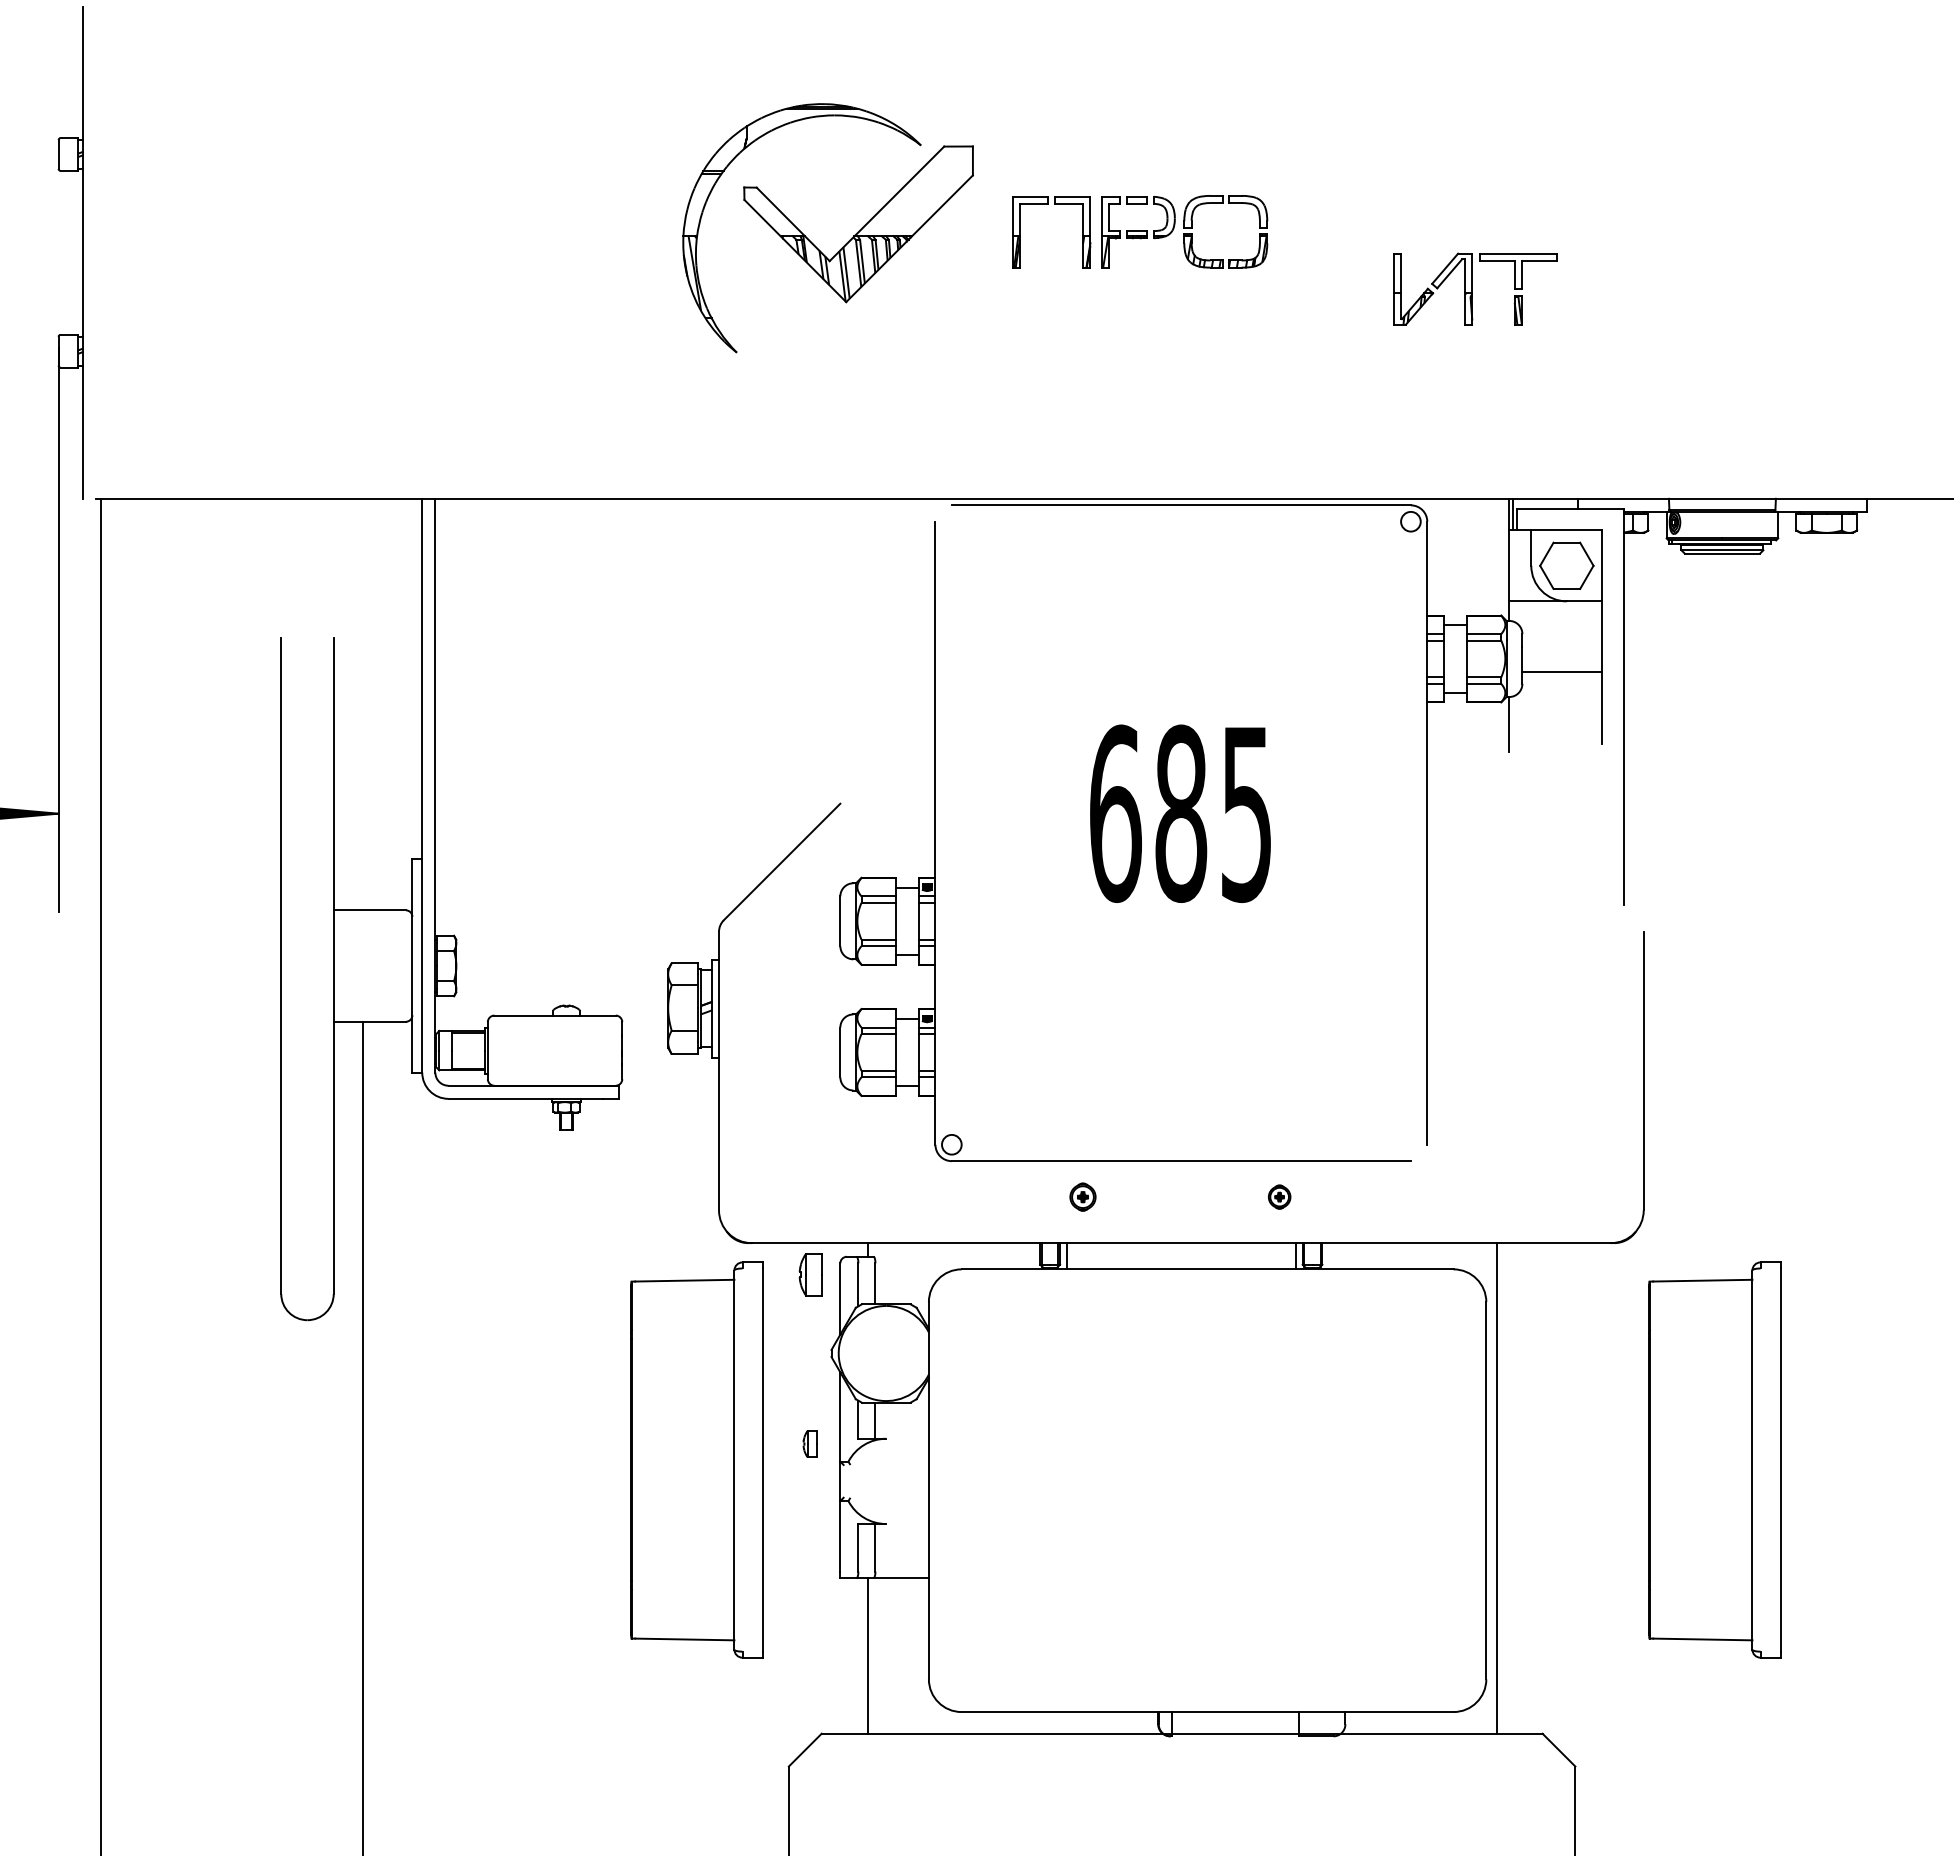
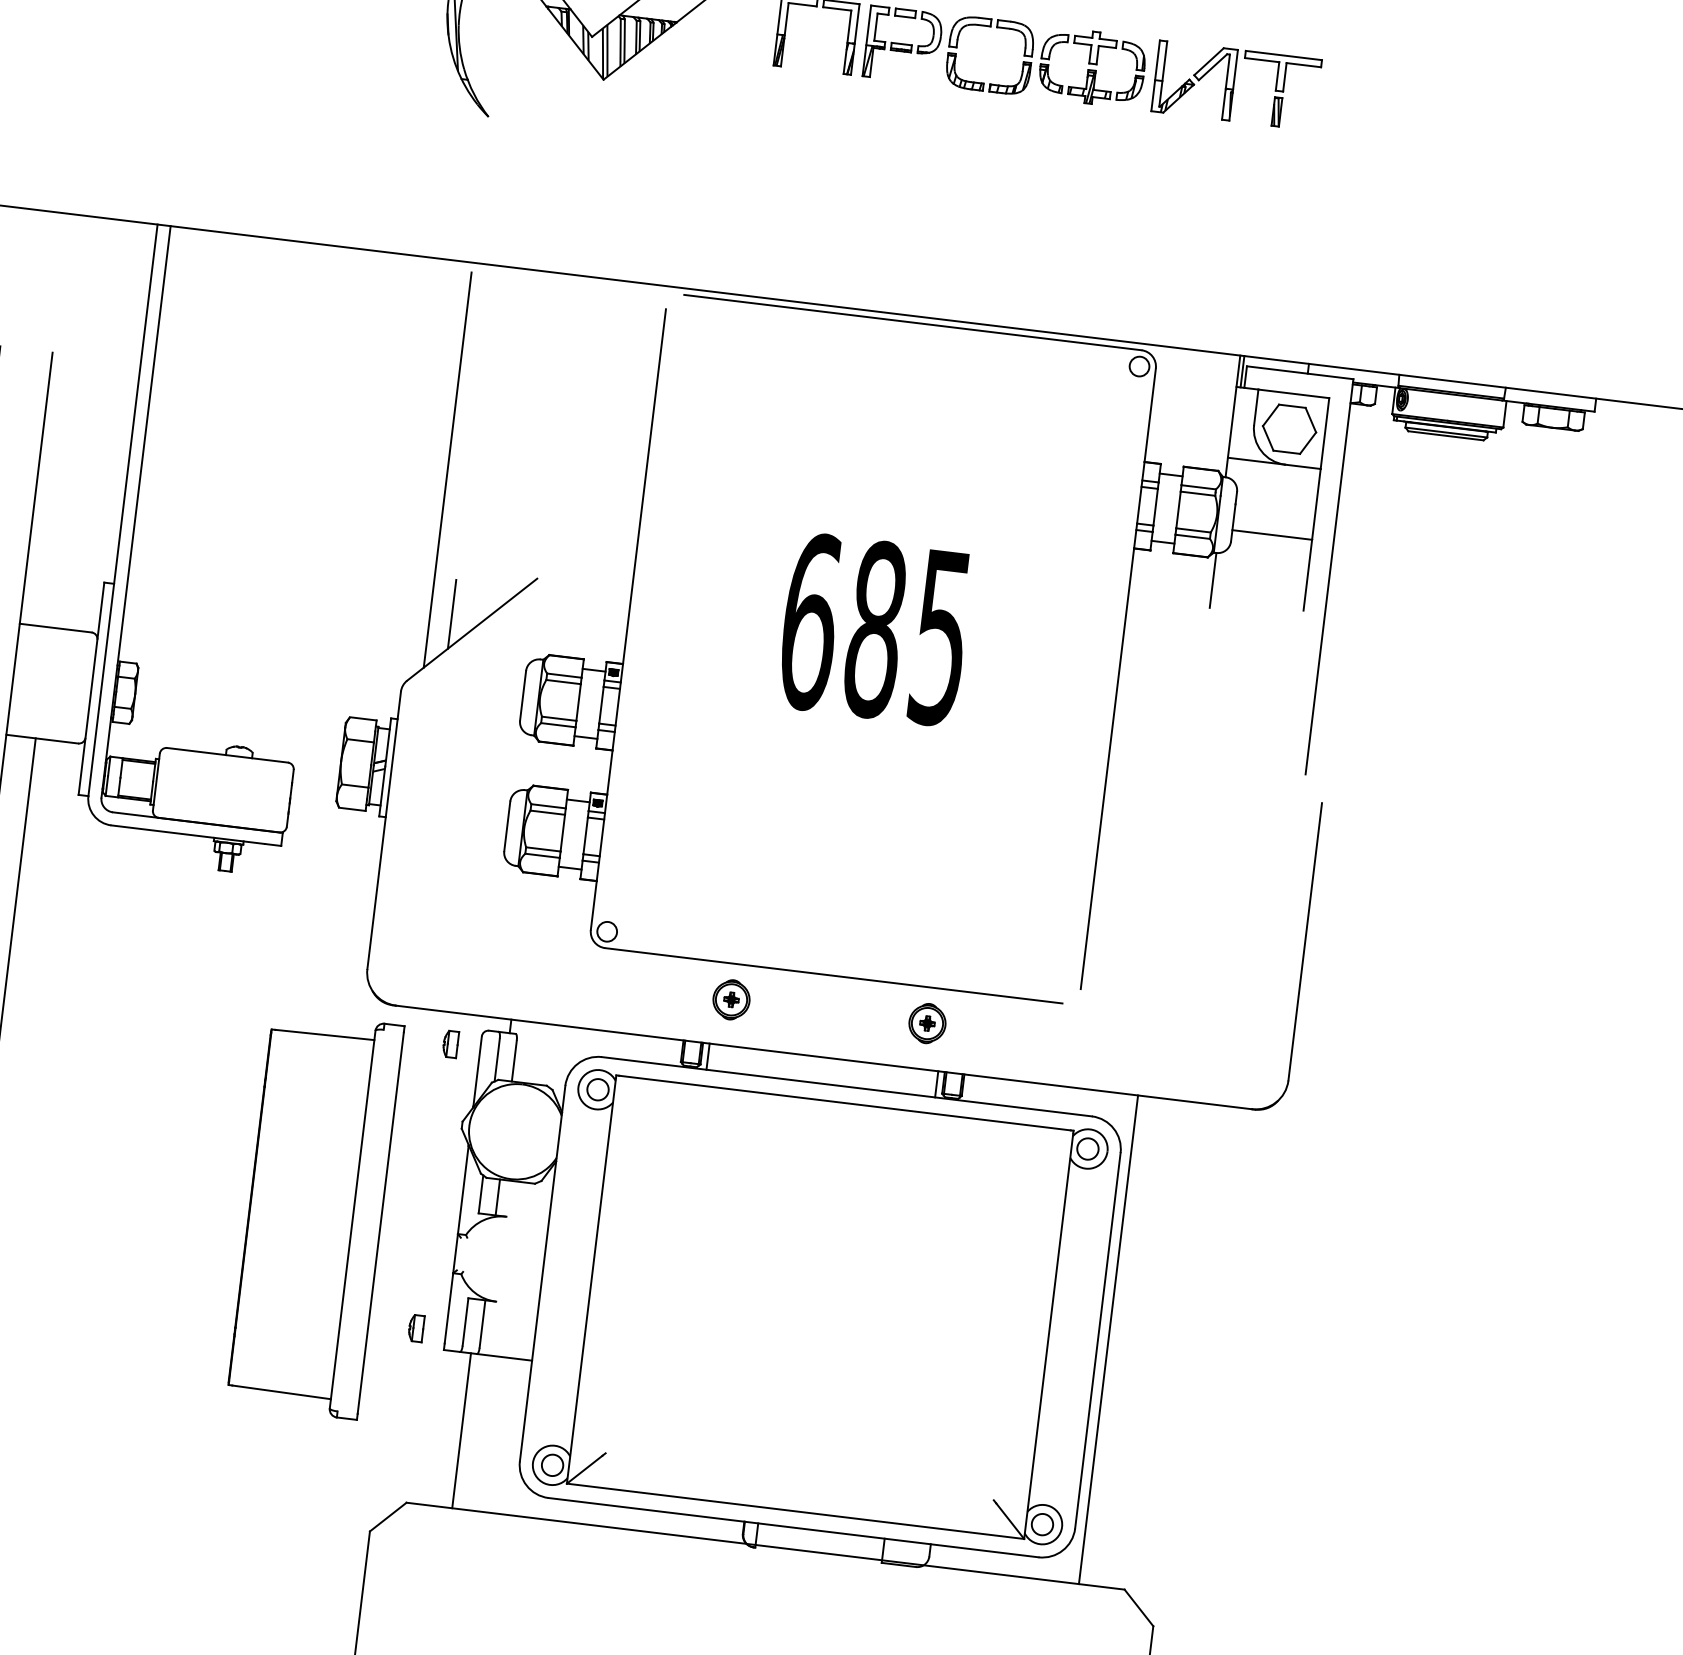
part: (1328, 231) -> (1092, 67), added
part: (1475, 288) -> (1236, 85), moved
line: (738, 706) -> (447, 469), added
line: (760, 848) -> (452, 613), added
part: (1082, 1196) -> (731, 999), size x1.43
part: (1279, 1196) -> (927, 1022), size x1.67
part: (809, 1274) -> (449, 1043), size x0.62
part: (809, 1443) -> (415, 1327), moved
part: (1714, 1459) -> (1328, 1337), removed
part: (1207, 1490) -> (820, 1306), added

